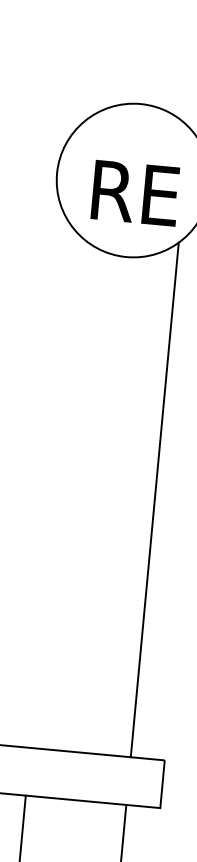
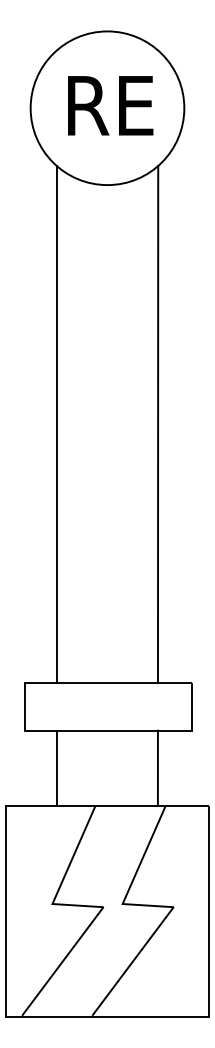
text: (135, 193) -> (110, 105), moved
line: (54, 490) -> (57, 424), added

